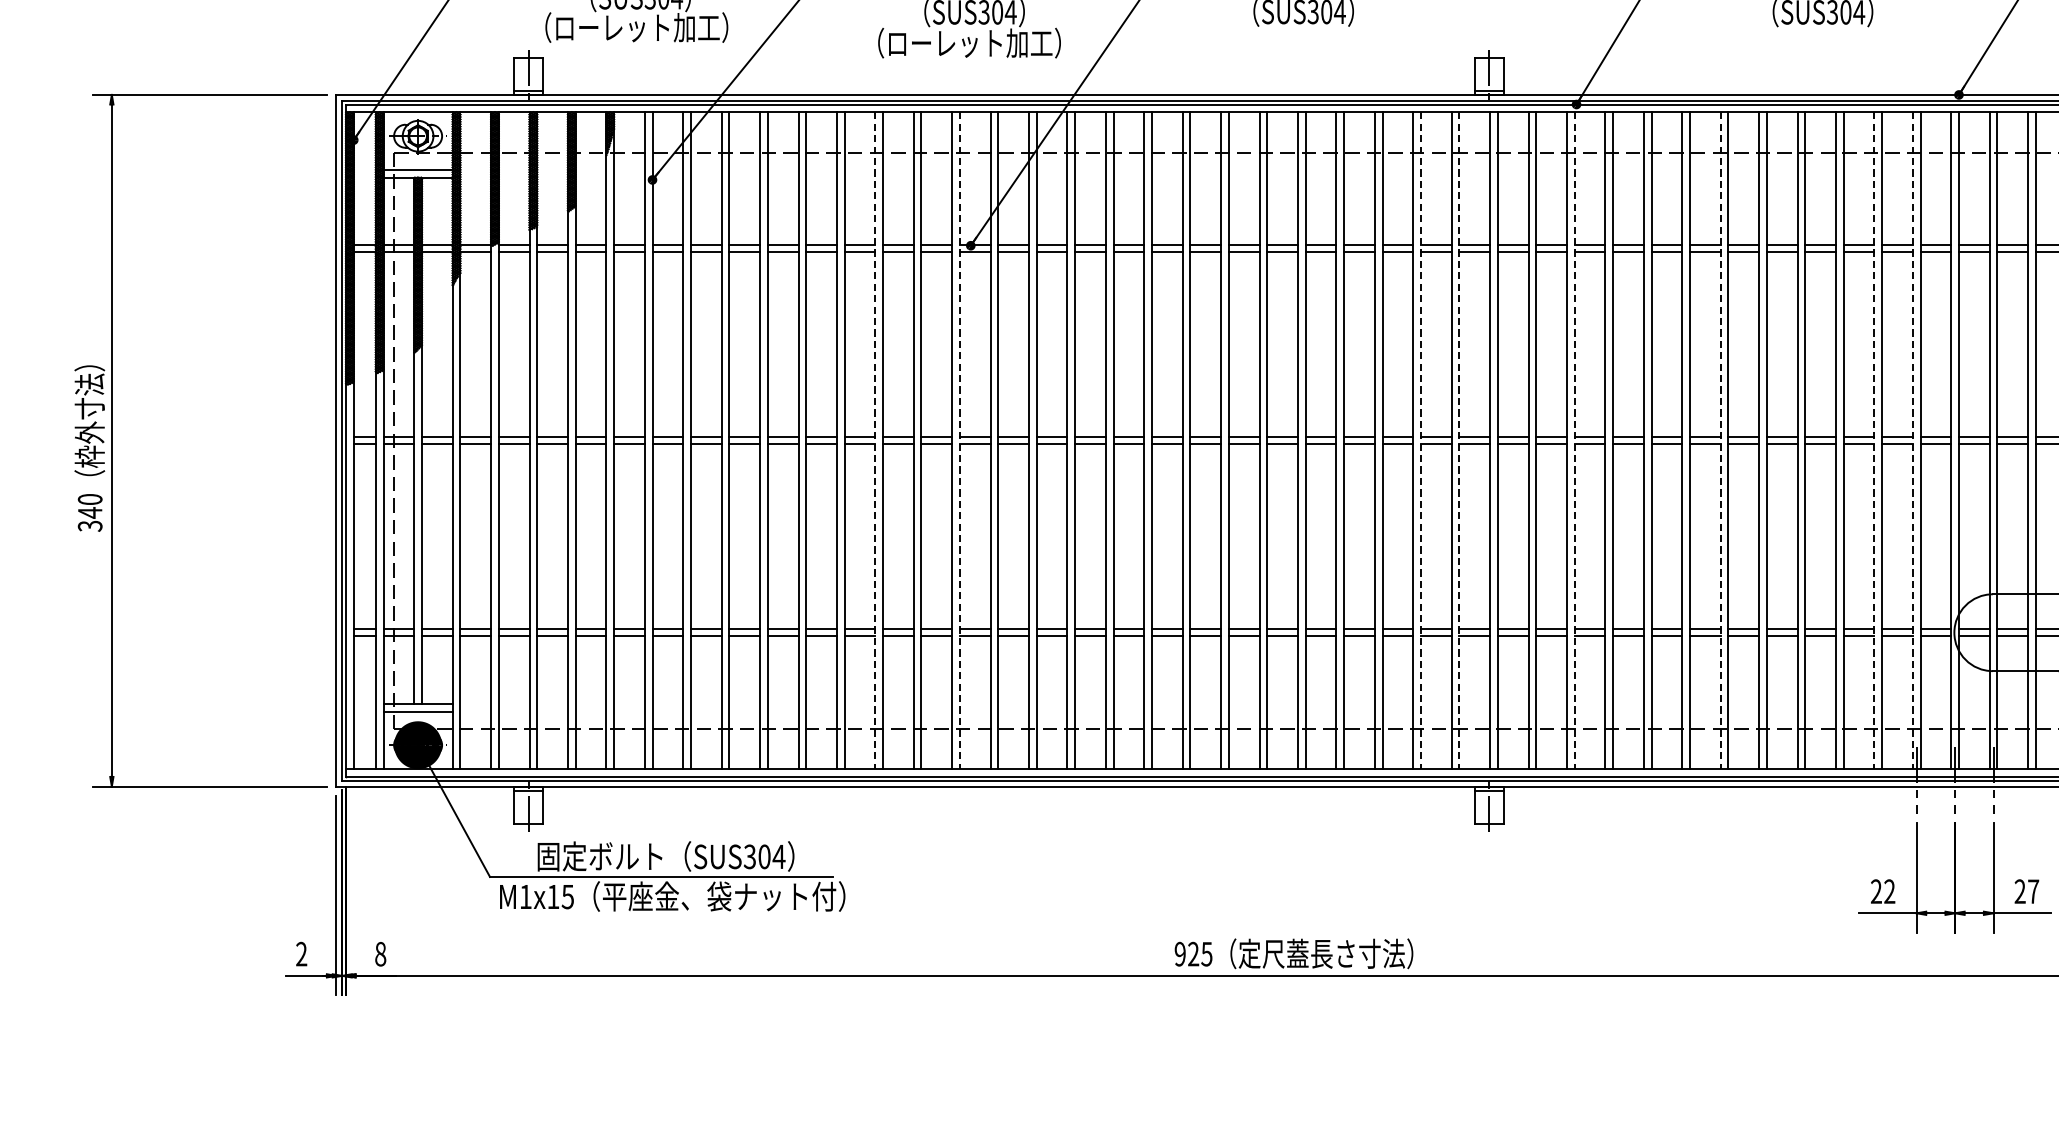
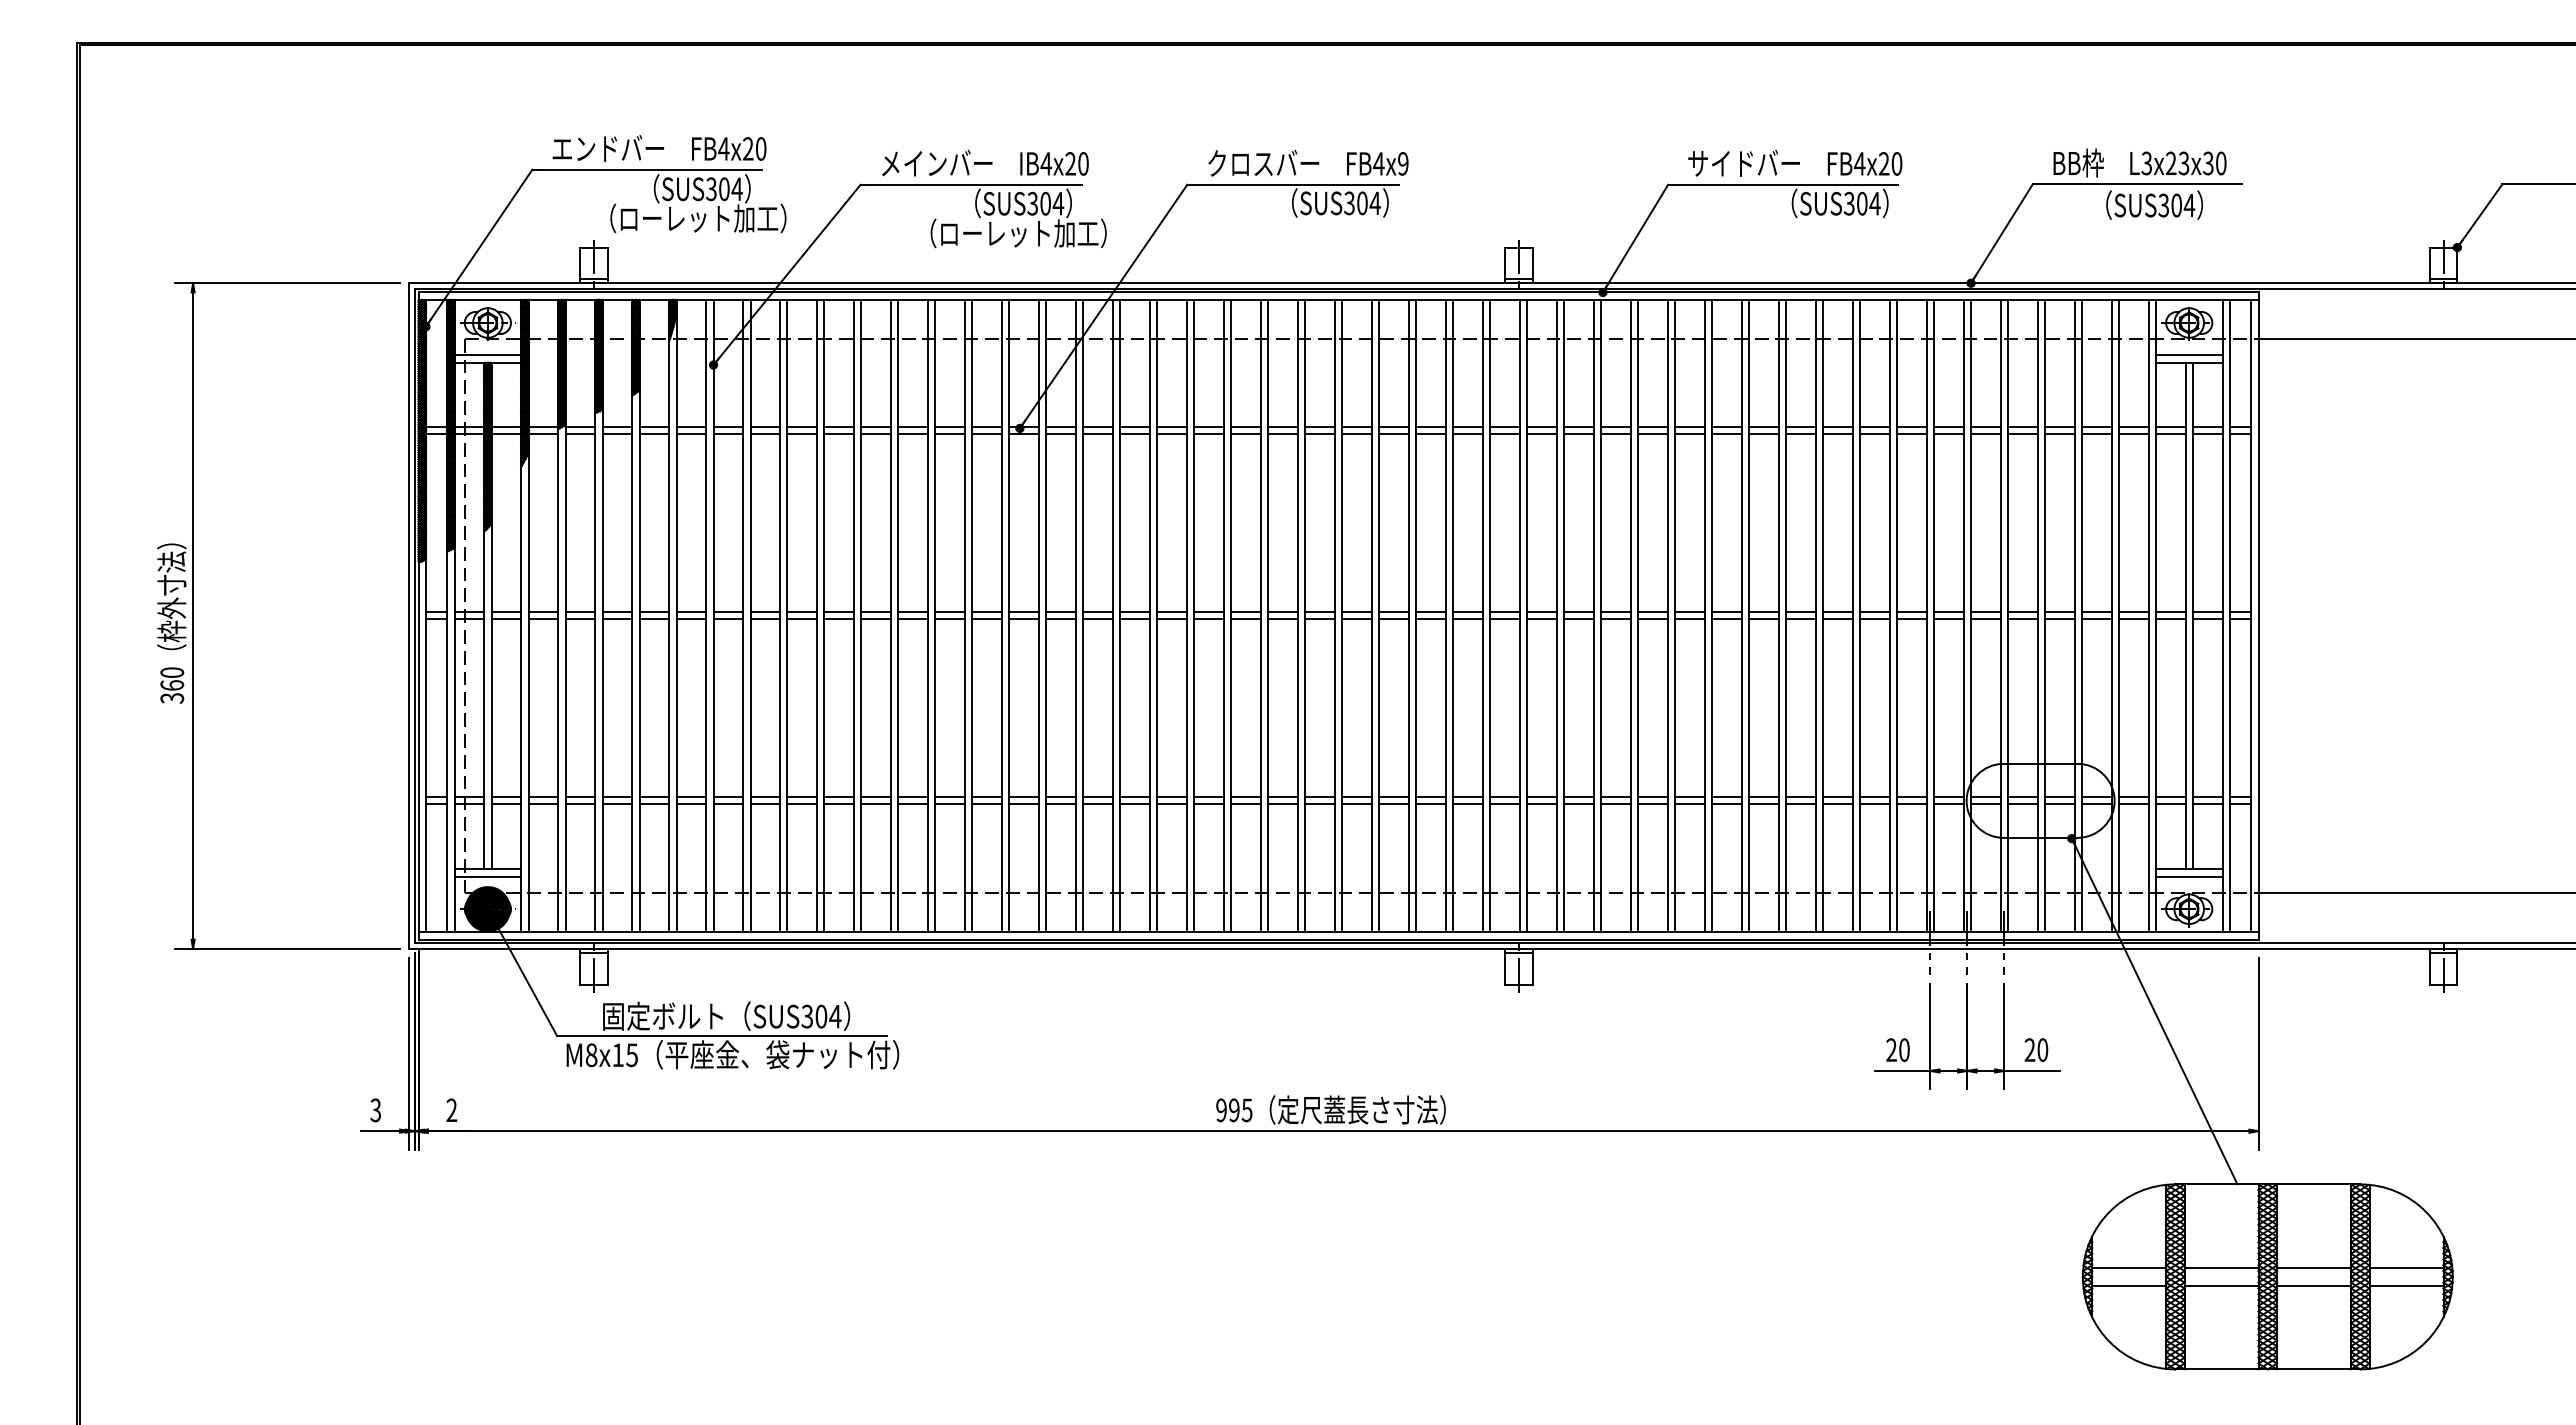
line: (875, 441) -> (928, 616), dashed -> solid
line: (959, 441) -> (1009, 616), dashed -> solid
line: (1421, 441) -> (1453, 616), dashed -> solid
line: (1459, 441) -> (1490, 616), dashed -> solid
line: (1575, 441) -> (1601, 616), dashed -> solid
line: (1720, 441) -> (1741, 616), dashed -> solid
line: (1874, 441) -> (1889, 616), dashed -> solid
line: (1912, 441) -> (1926, 616), dashed -> solid
text: (90, 512) -> (172, 685), 340 -> 360
text: (2033, 891) -> (2042, 1049), 27 -> 20
text: (1889, 892) -> (1904, 1050), 22 -> 20
text: (525, 897) -> (591, 1055), M1x15 -> M8x15
text: (301, 954) -> (375, 1110), 2 -> 3
text: (380, 954) -> (451, 1110), 8 -> 2
text: (1193, 954) -> (1234, 1110), 925 -> 995

